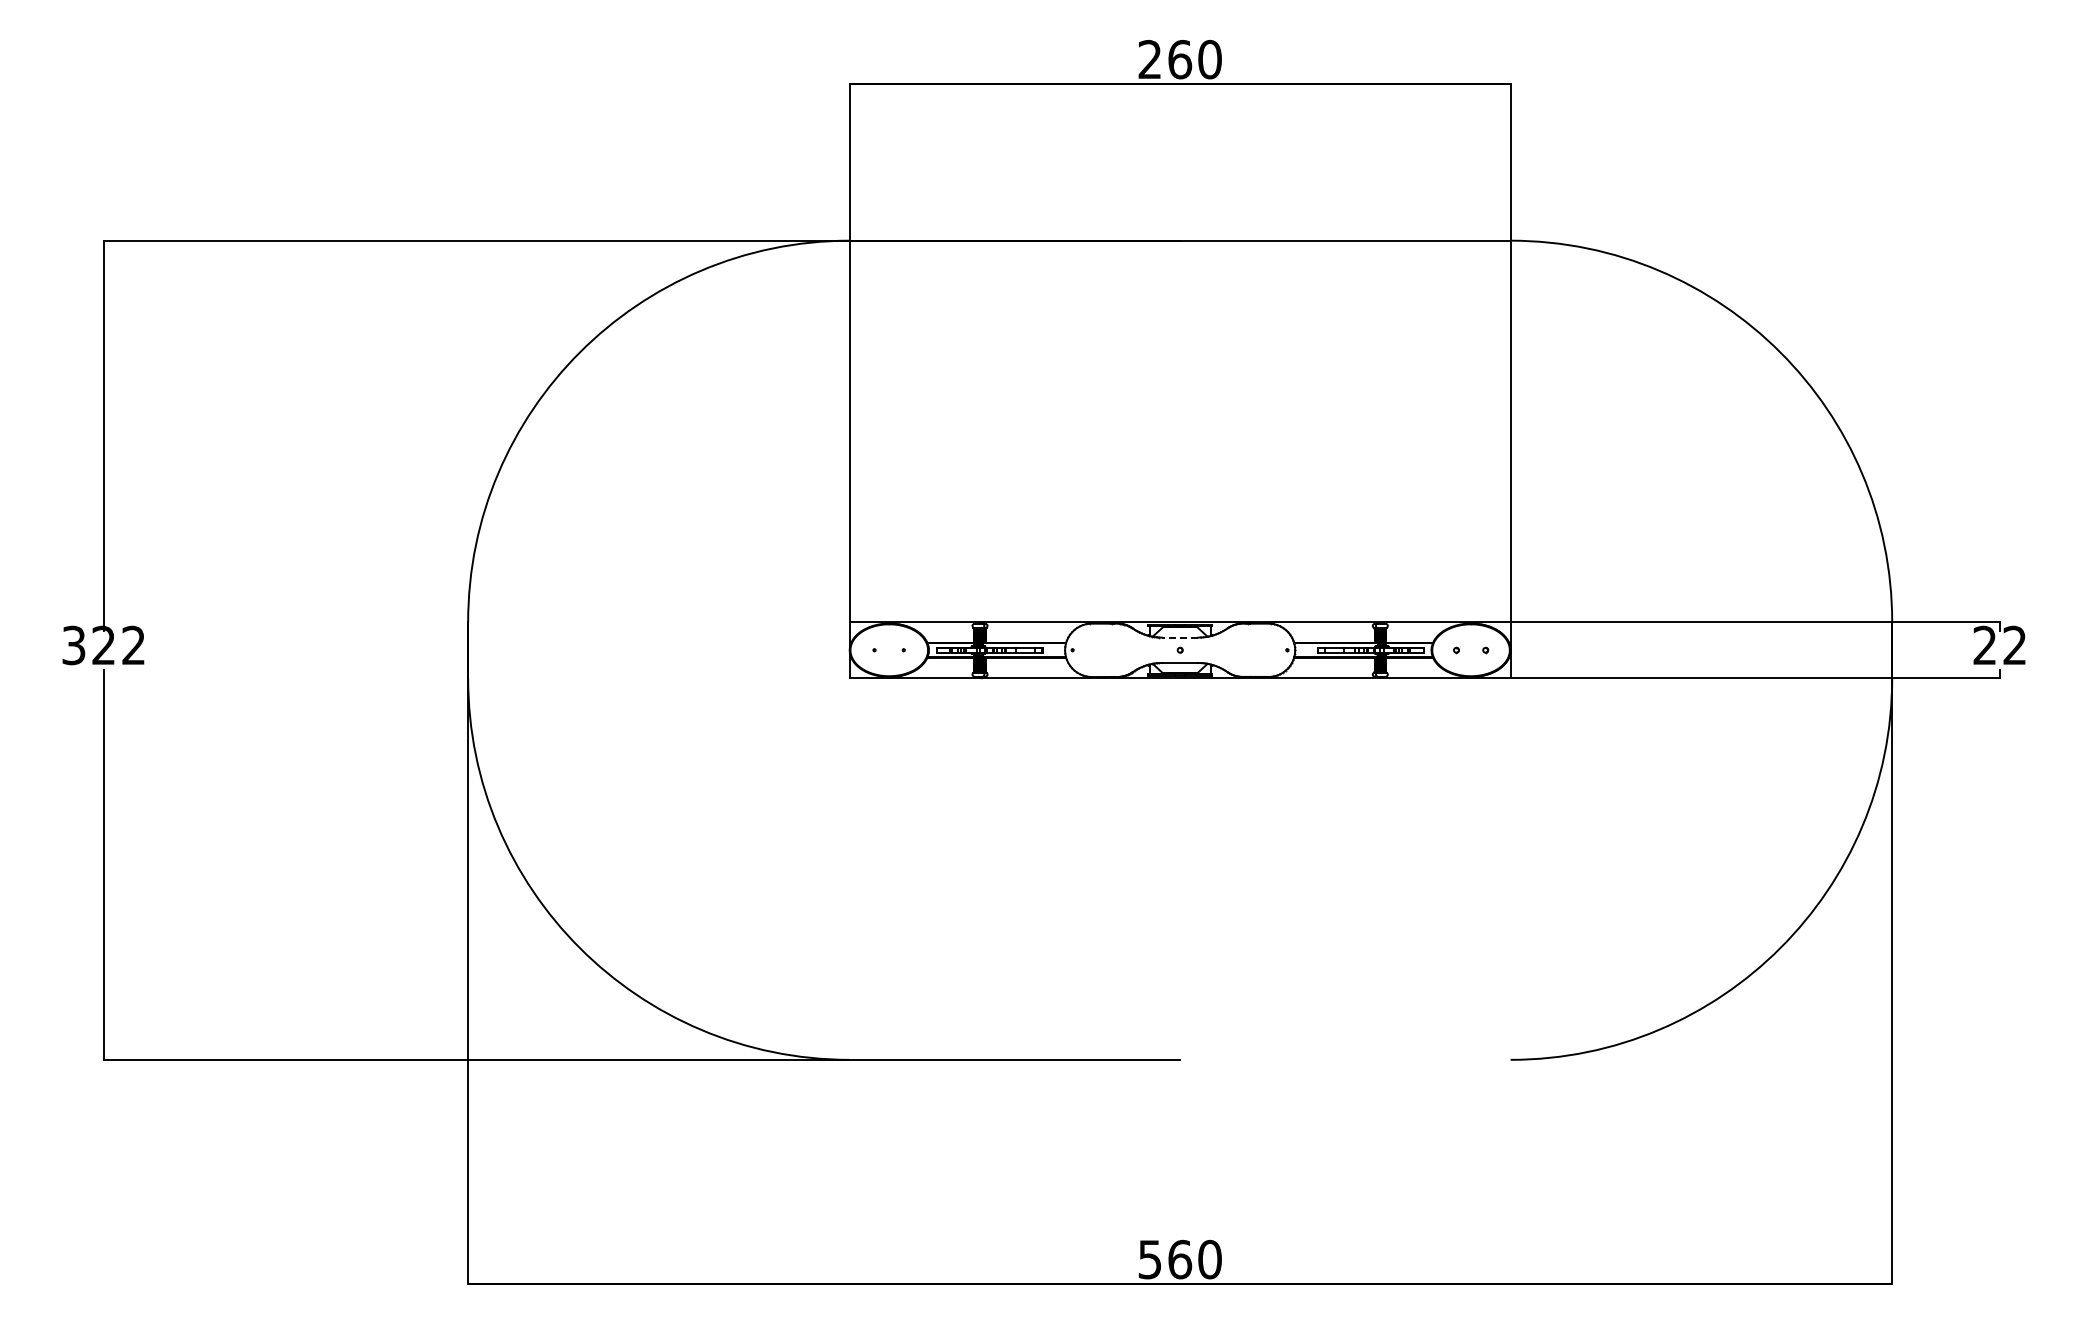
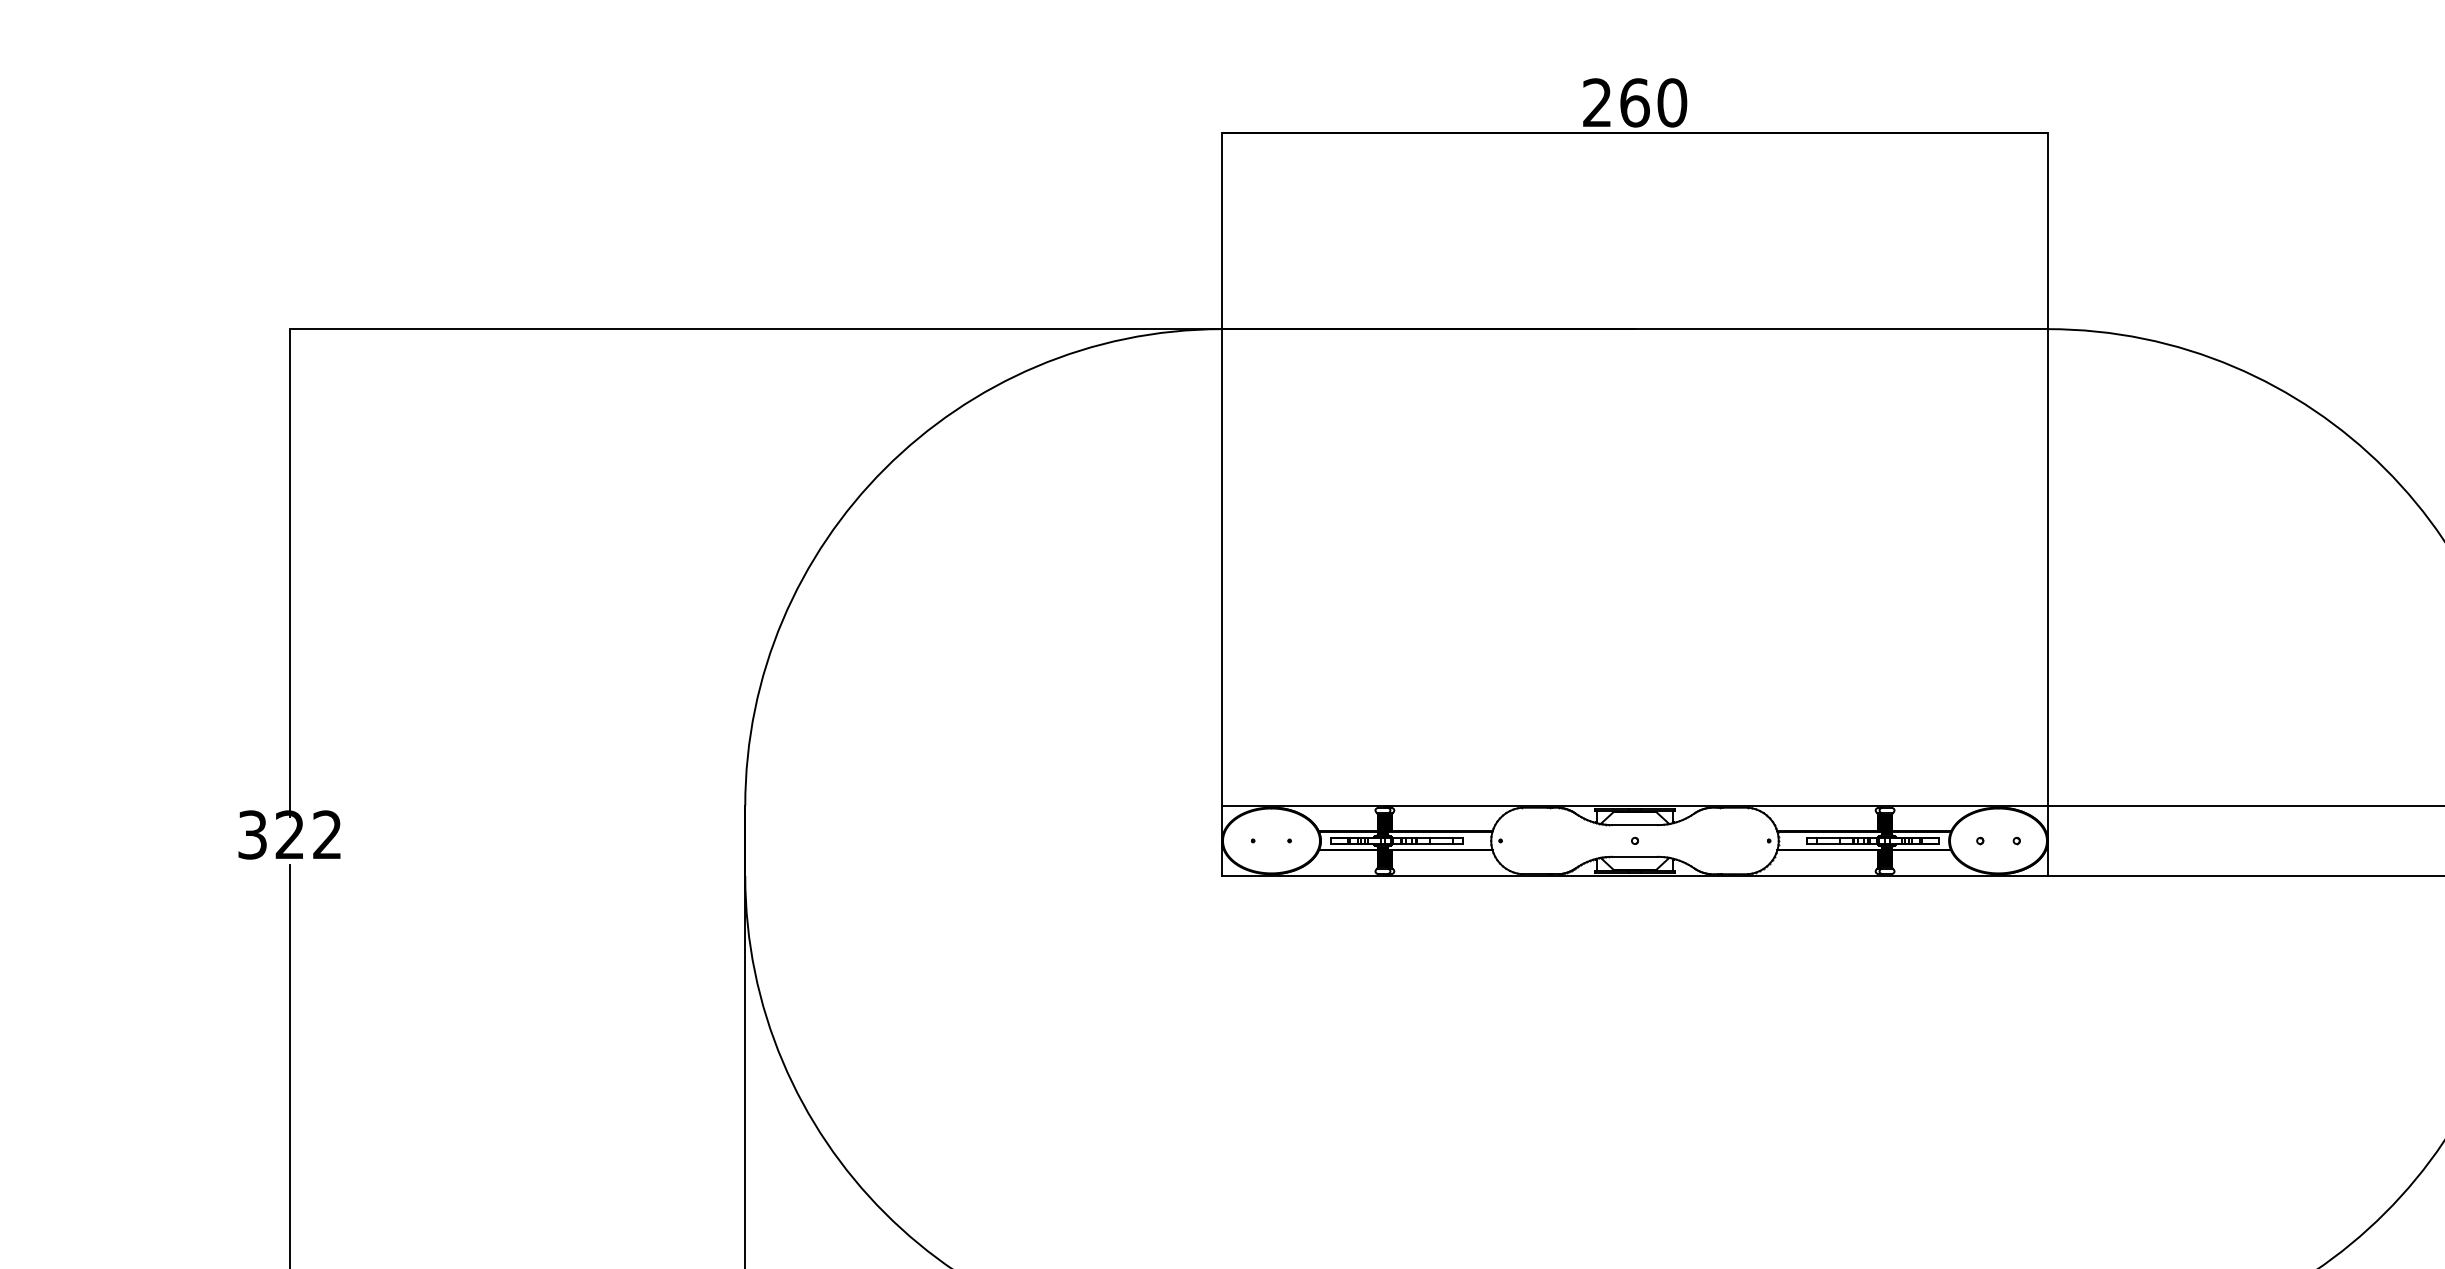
line: (1179, 637) -> (1634, 824), dashed -> solid

